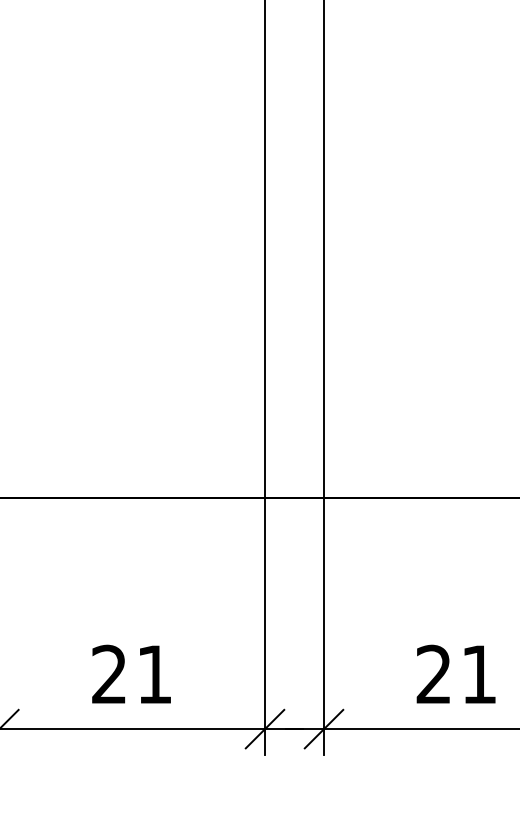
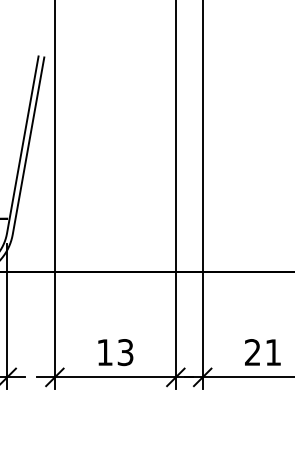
text: (132, 674) -> (115, 352), 21 -> 13

